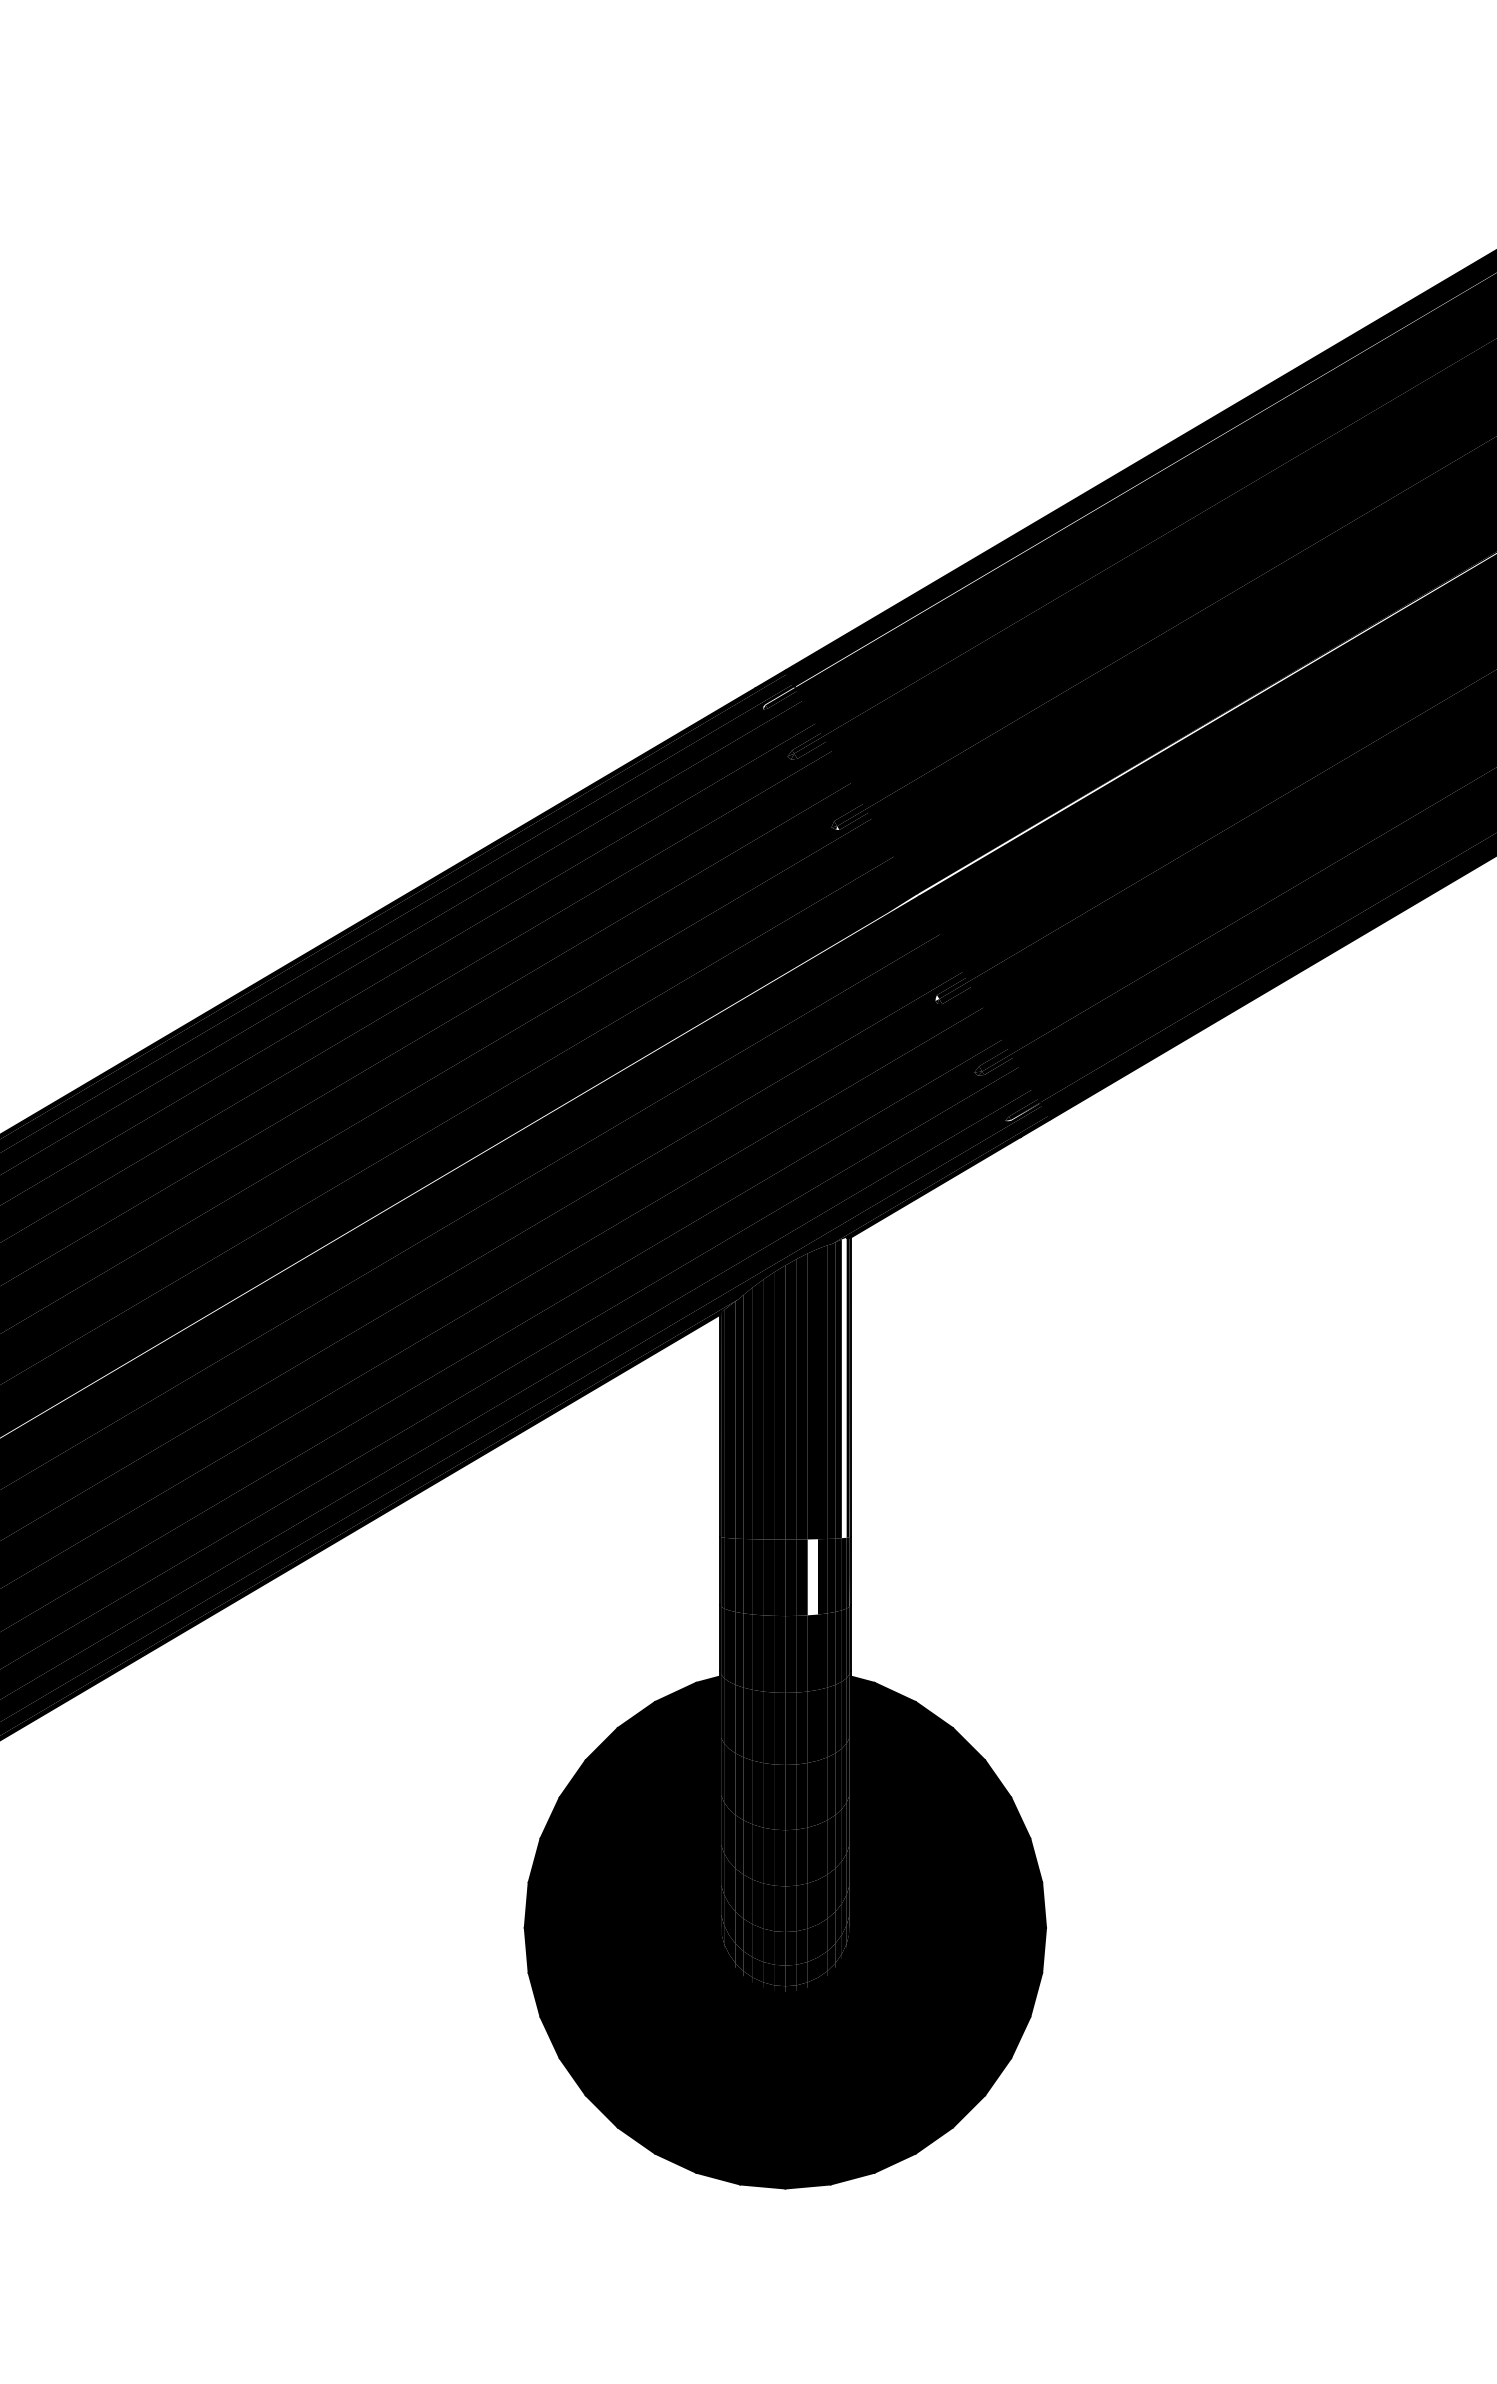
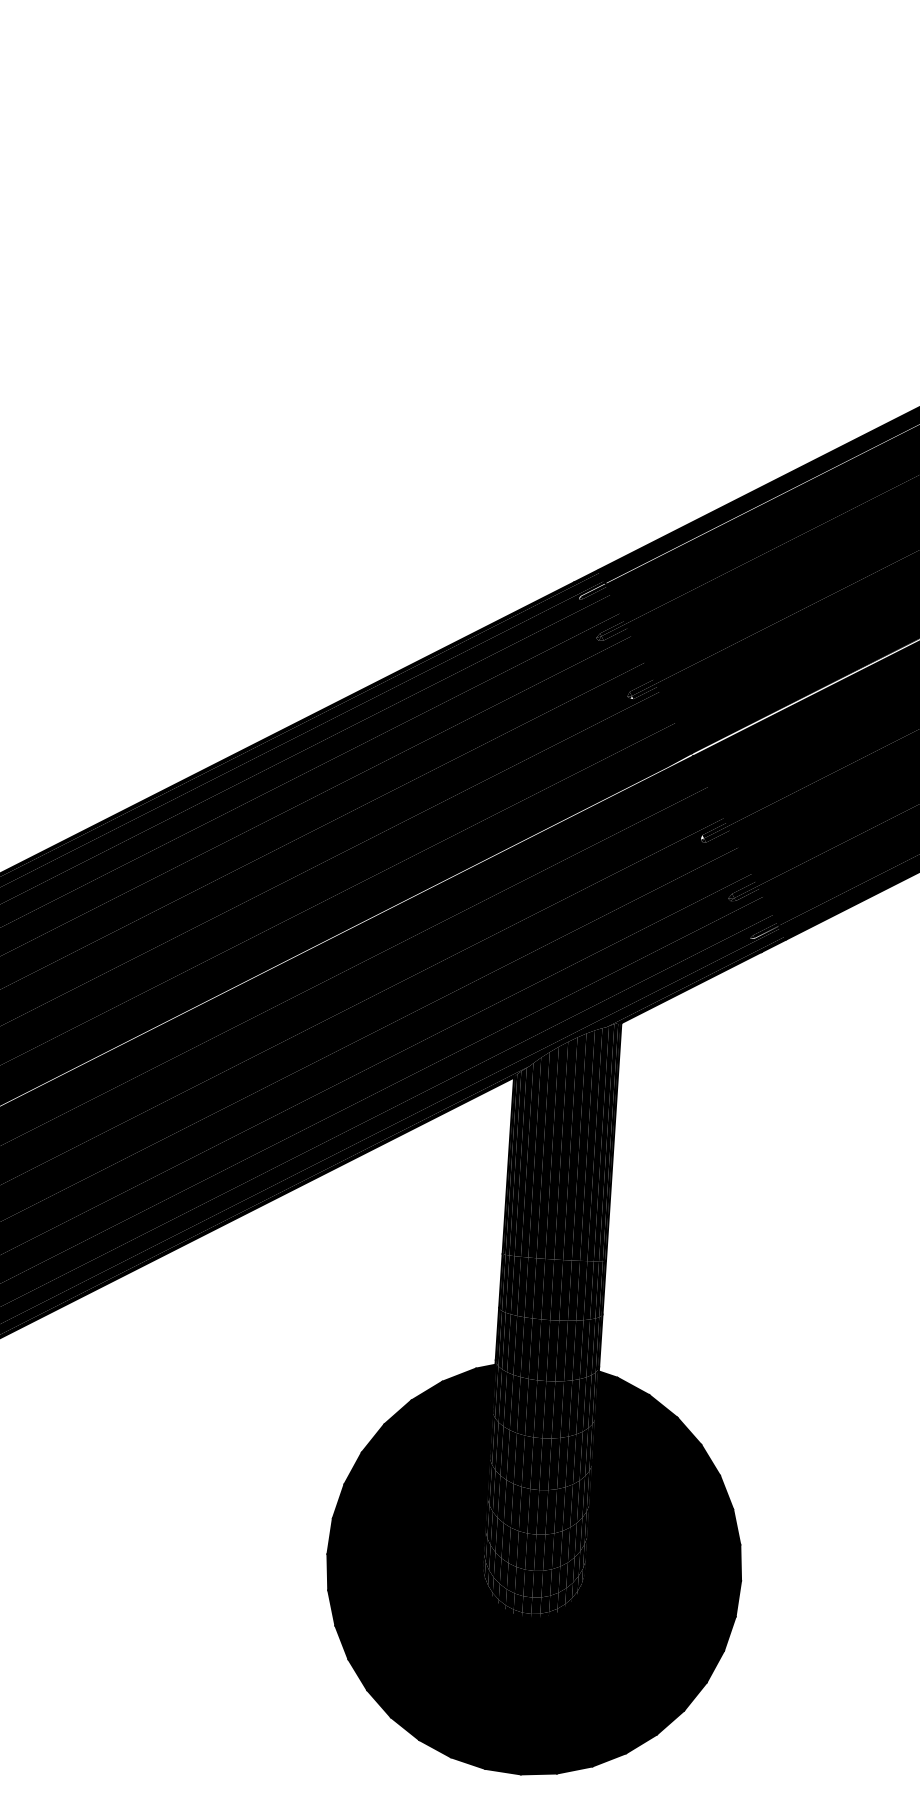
fill: (843, 1387) -> (608, 1141), added
fill: (812, 1577) -> (573, 1290), added

